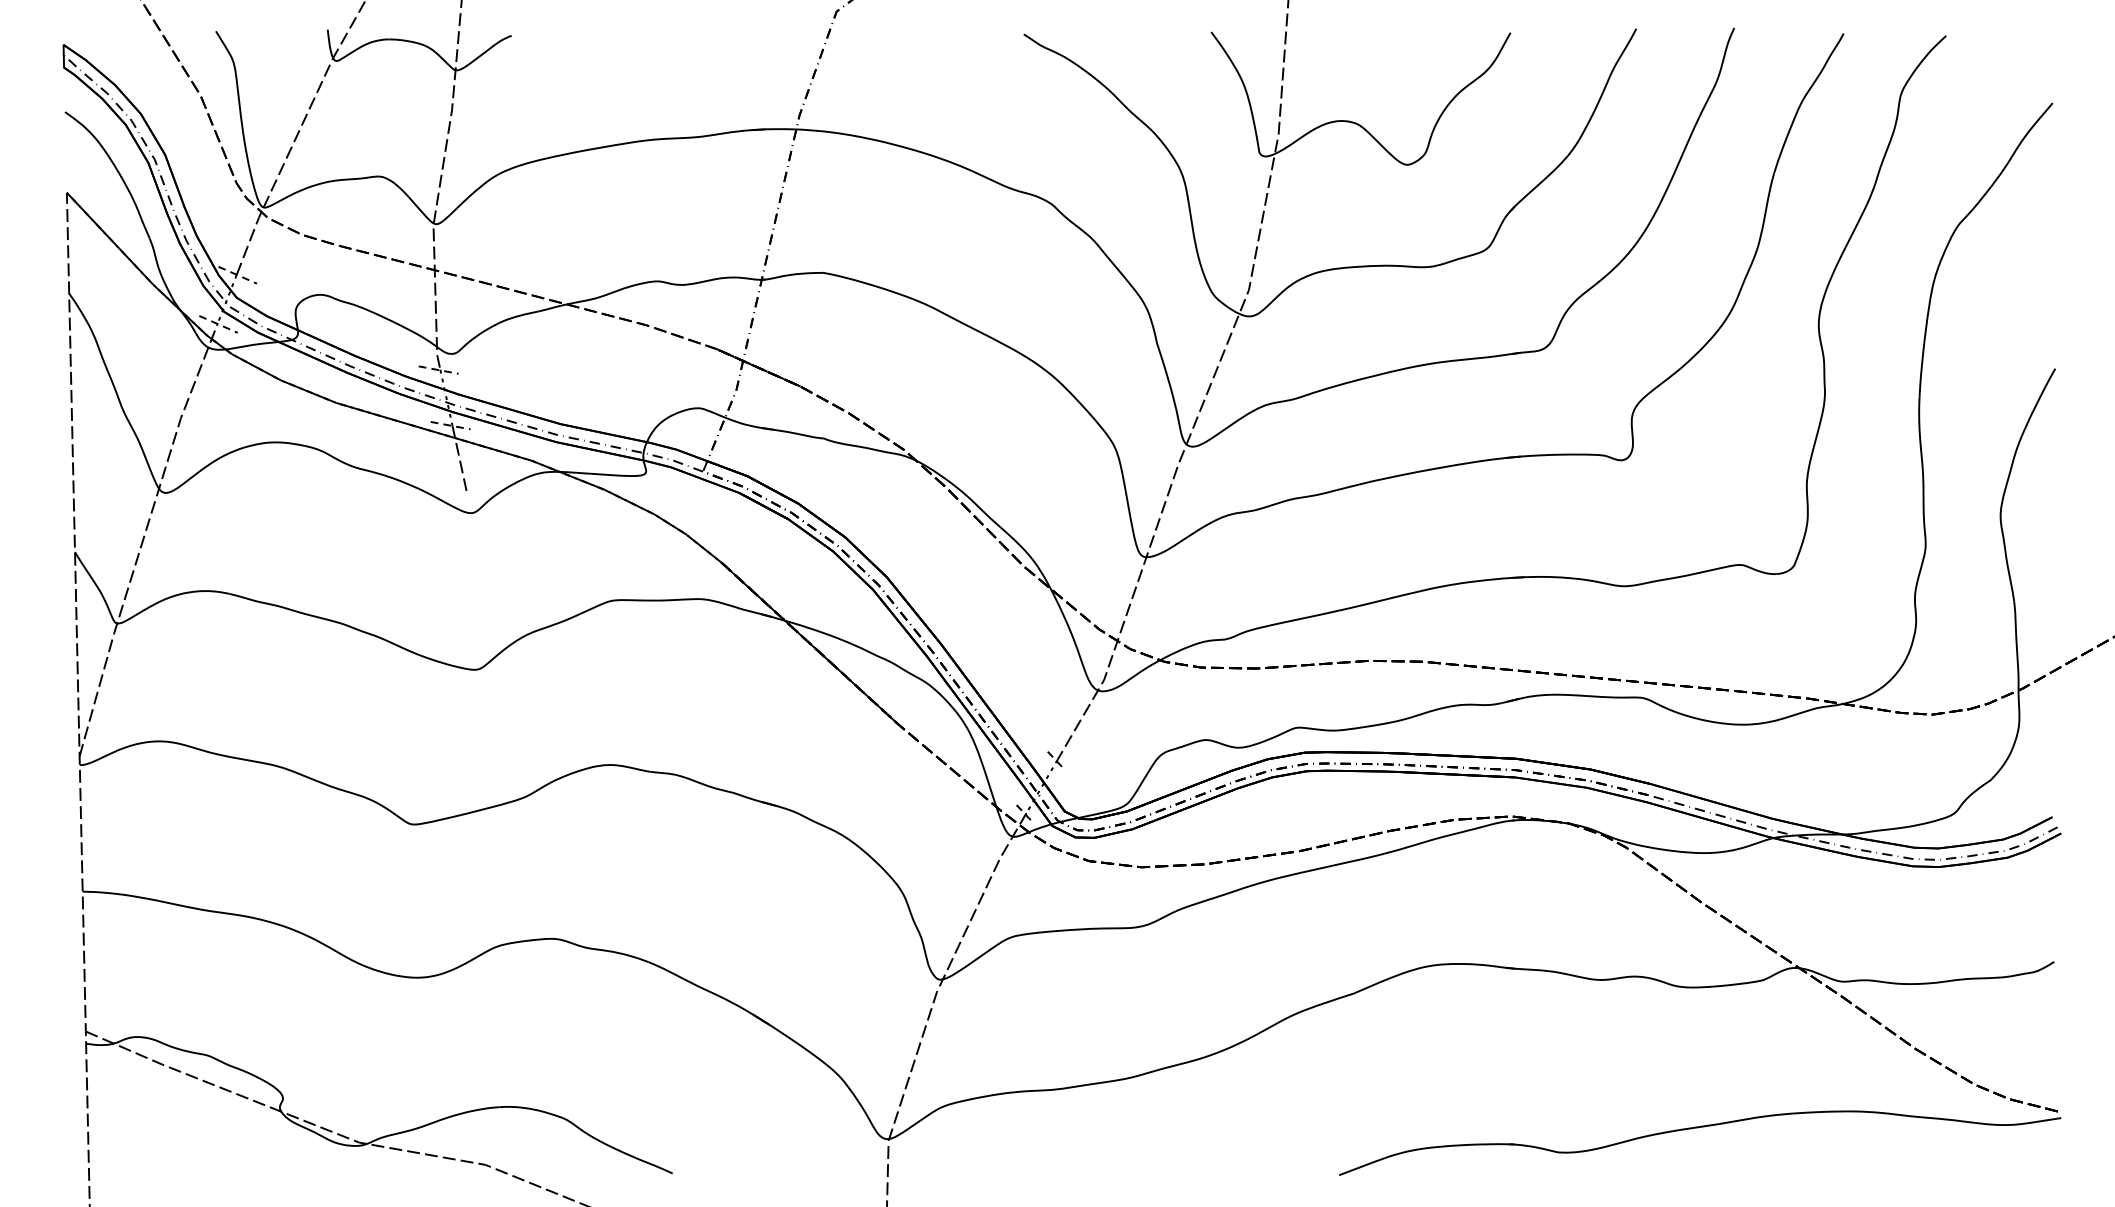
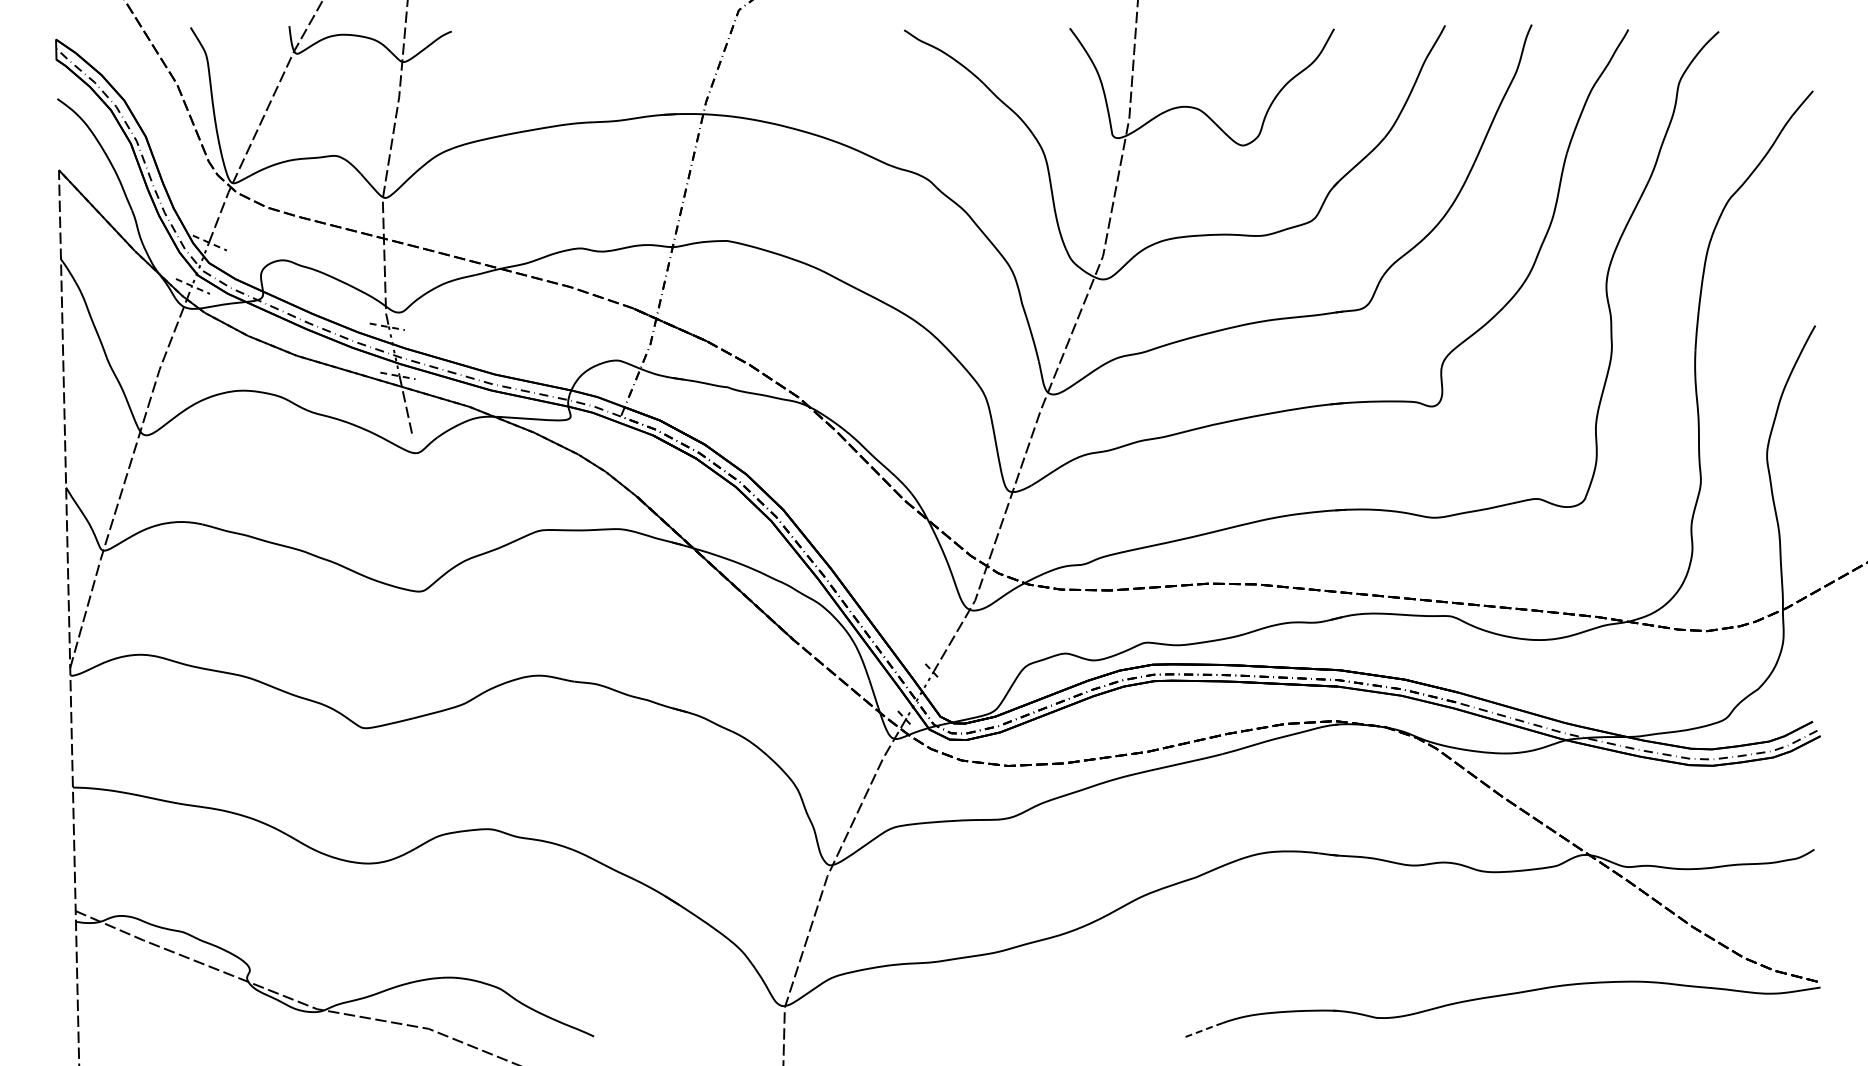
line: (1361, 1166) -> (1202, 1030), solid -> dashed

